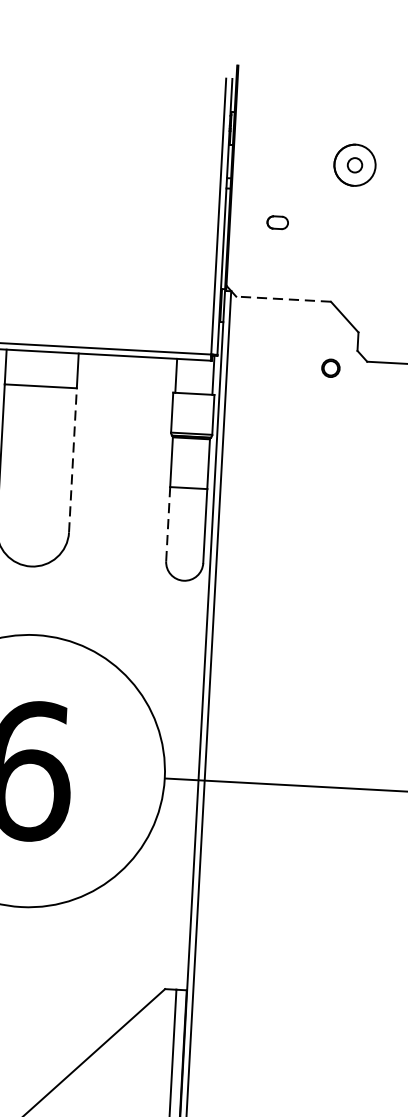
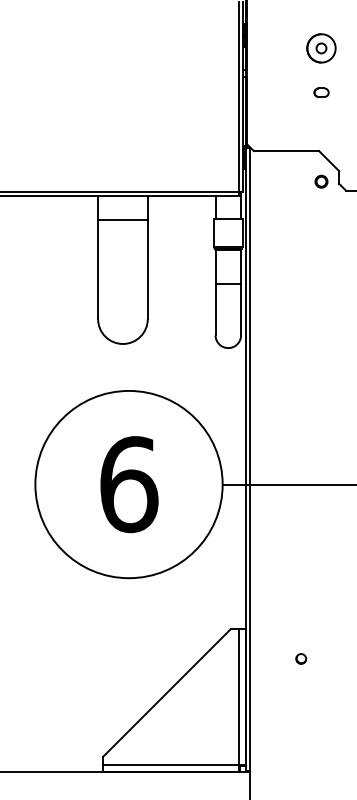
part: (355, 165) -> (321, 48), moved
part: (277, 222) -> (321, 92), moved
line: (283, 299) -> (286, 151), dashed -> solid
circle: (330, 367) -> (321, 181), moved
line: (72, 460) -> (147, 269), dashed -> solid
line: (168, 523) -> (215, 309), dashed -> solid
part: (264, 1037) -> (300, 658), added

